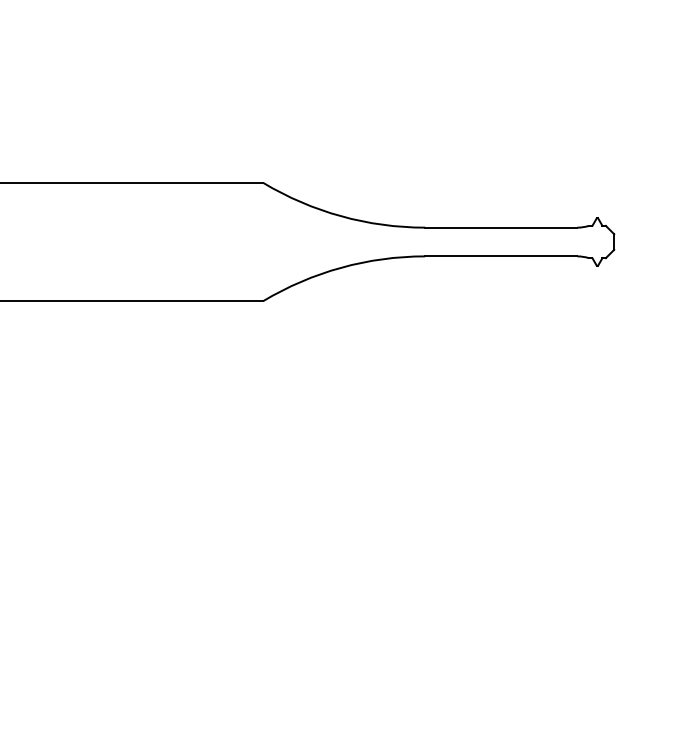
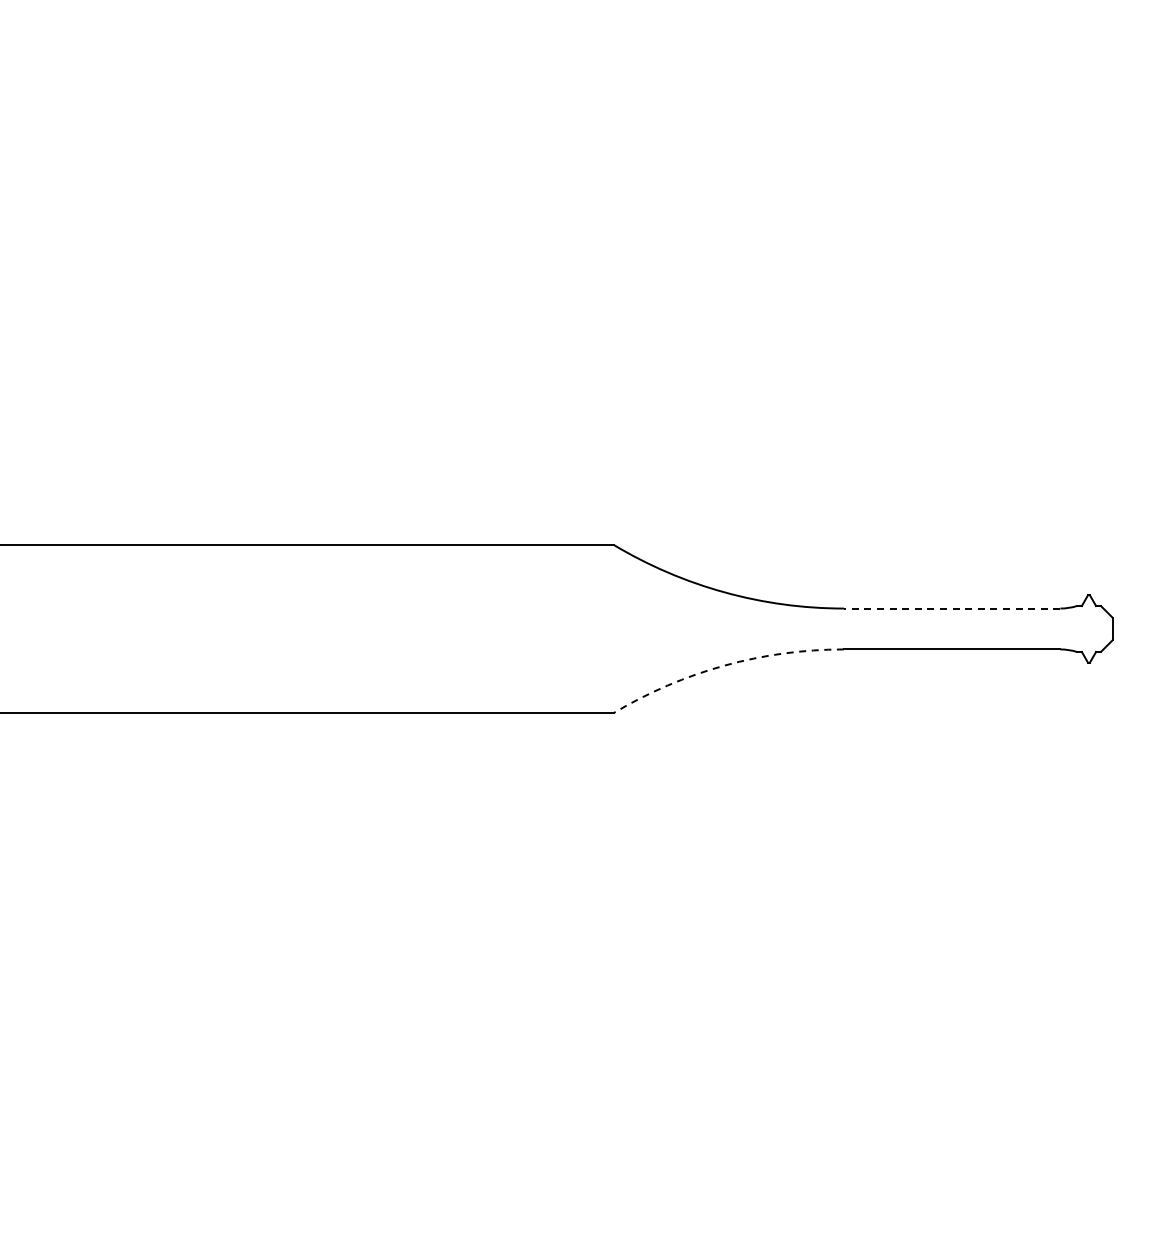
line: (500, 227) -> (951, 608), solid -> dashed
arc: (341, 267) -> (724, 665), solid -> dashed

